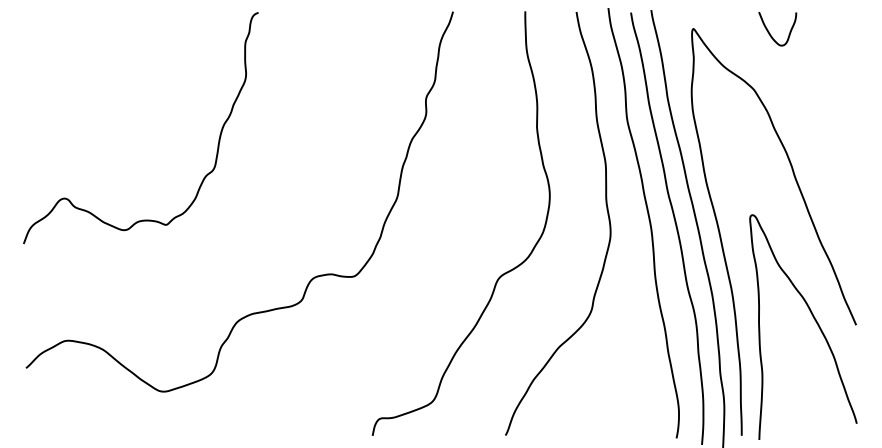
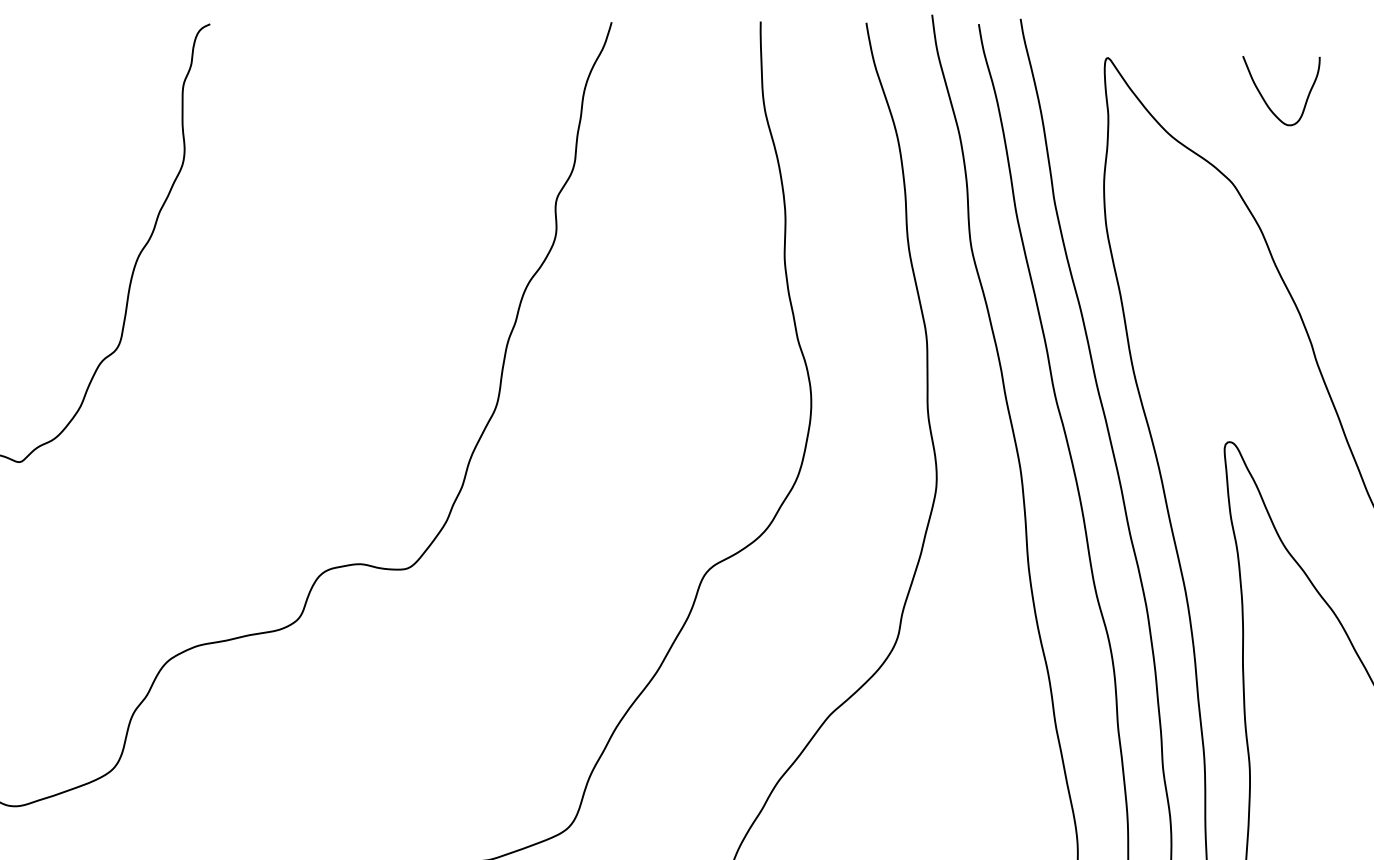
curve: (770, 33) -> (1266, 100), moved

